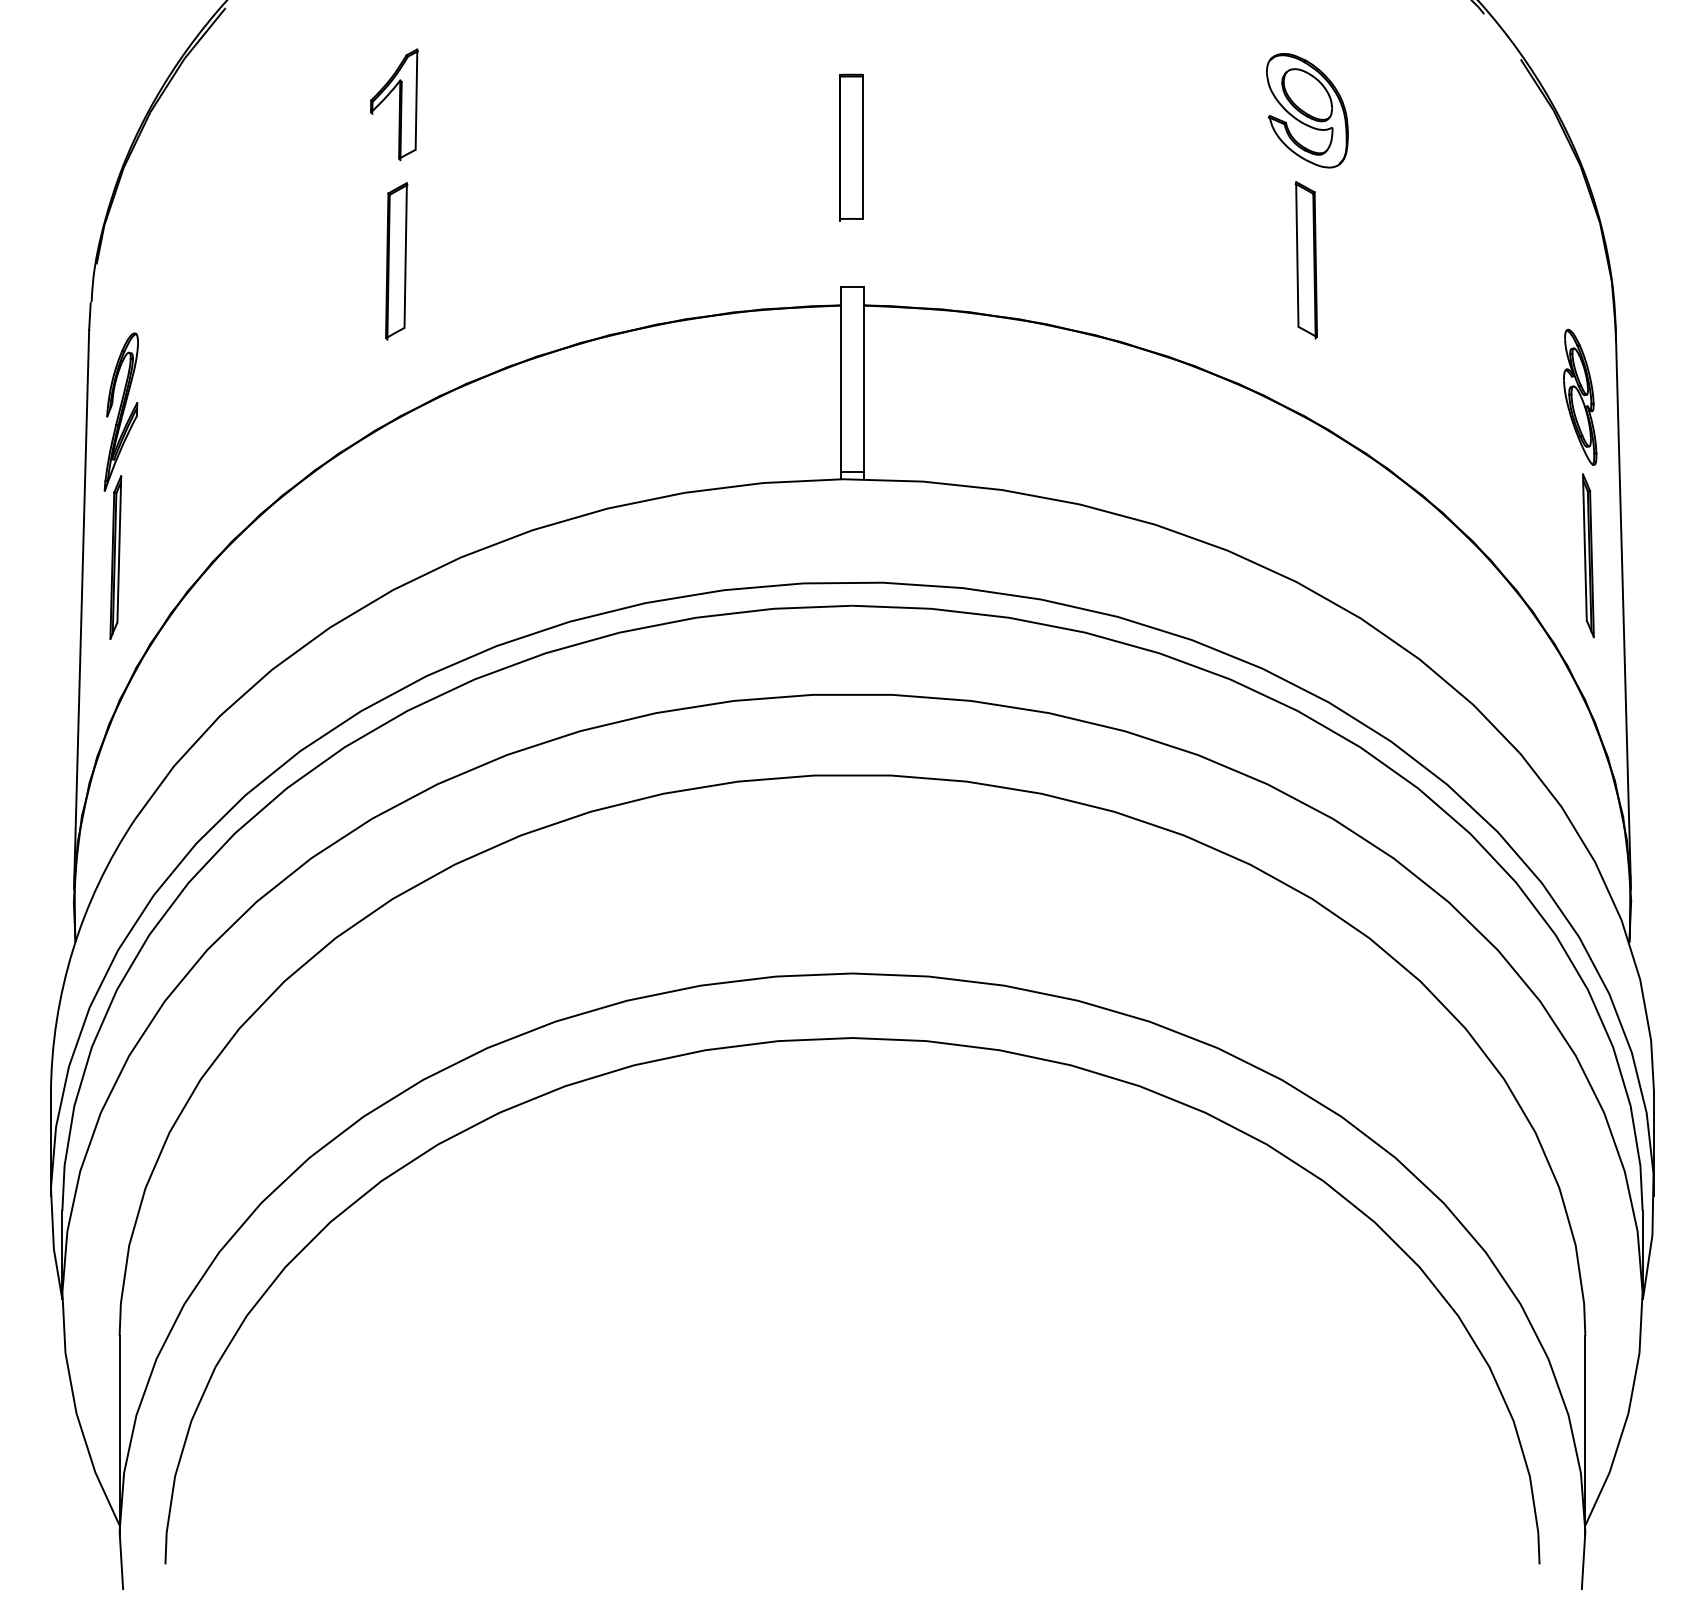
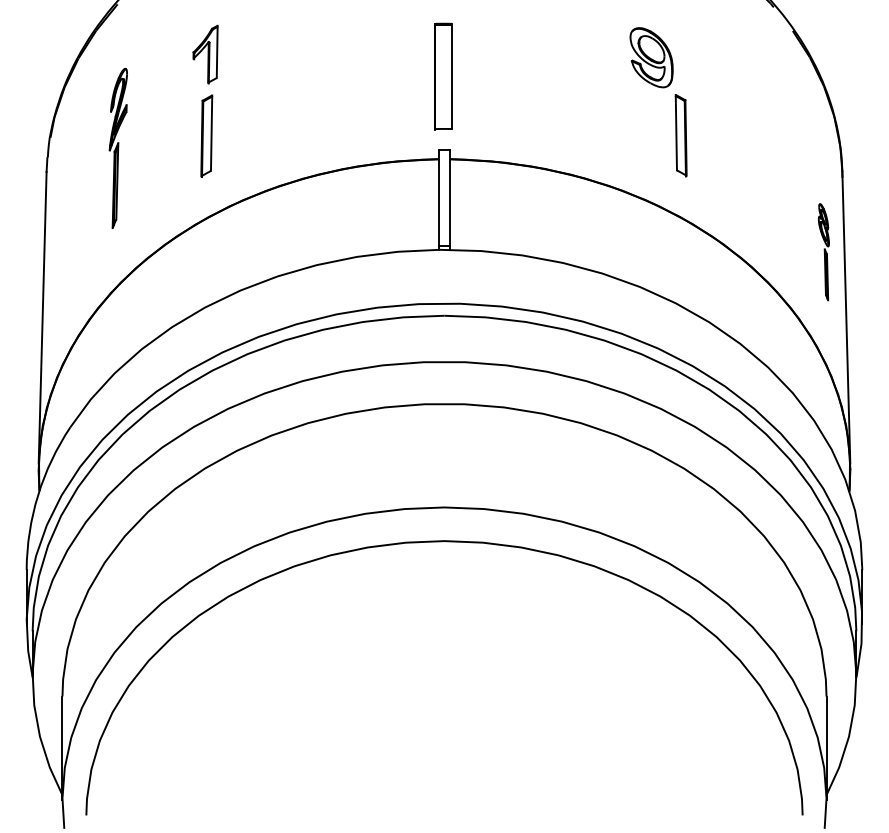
part: (1307, 110) -> (651, 57), moved
part: (850, 146) -> (443, 76), size x1.4
part: (1579, 484) -> (823, 252), size x0.6
part: (119, 486) -> (117, 148), moved

